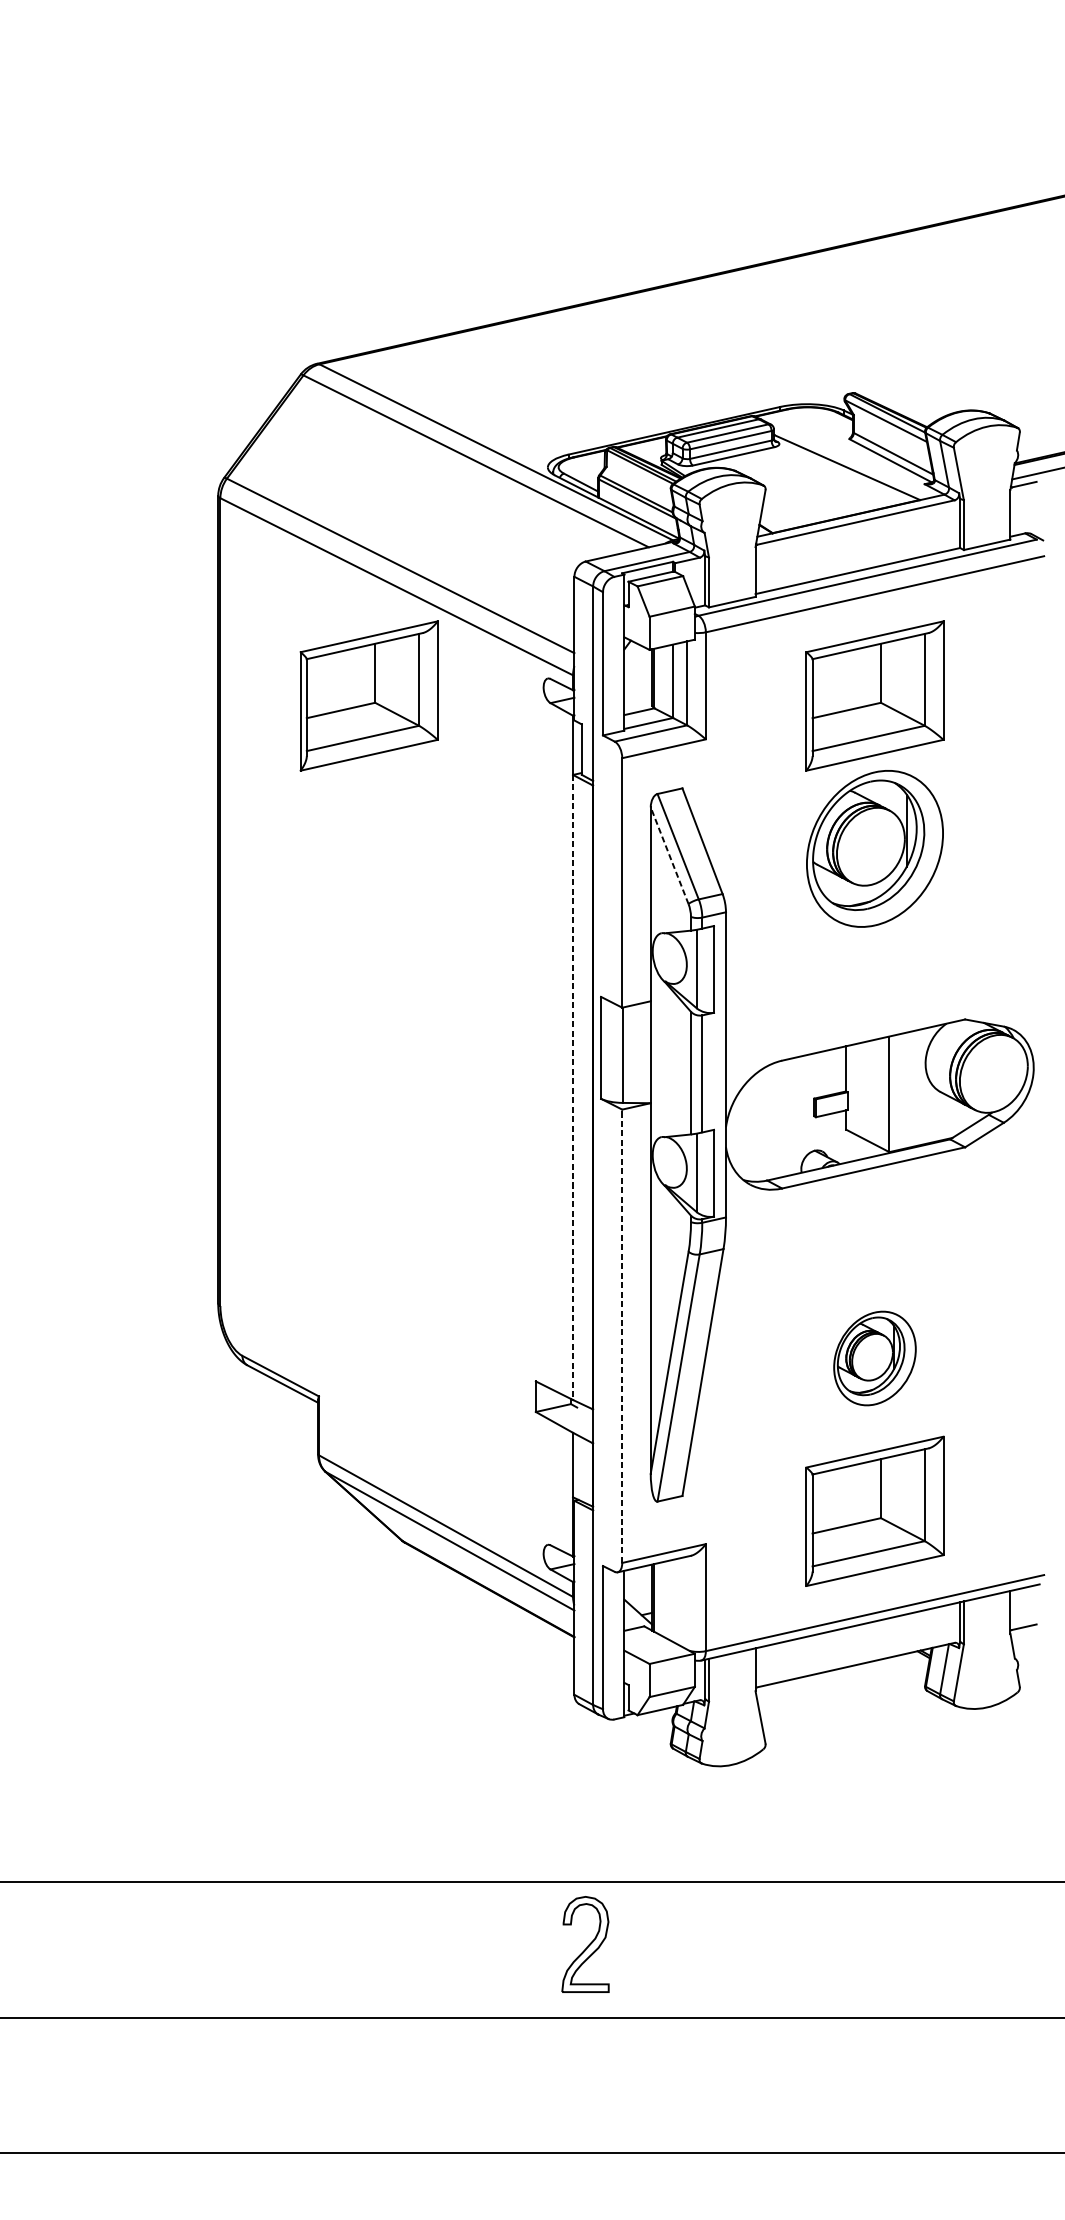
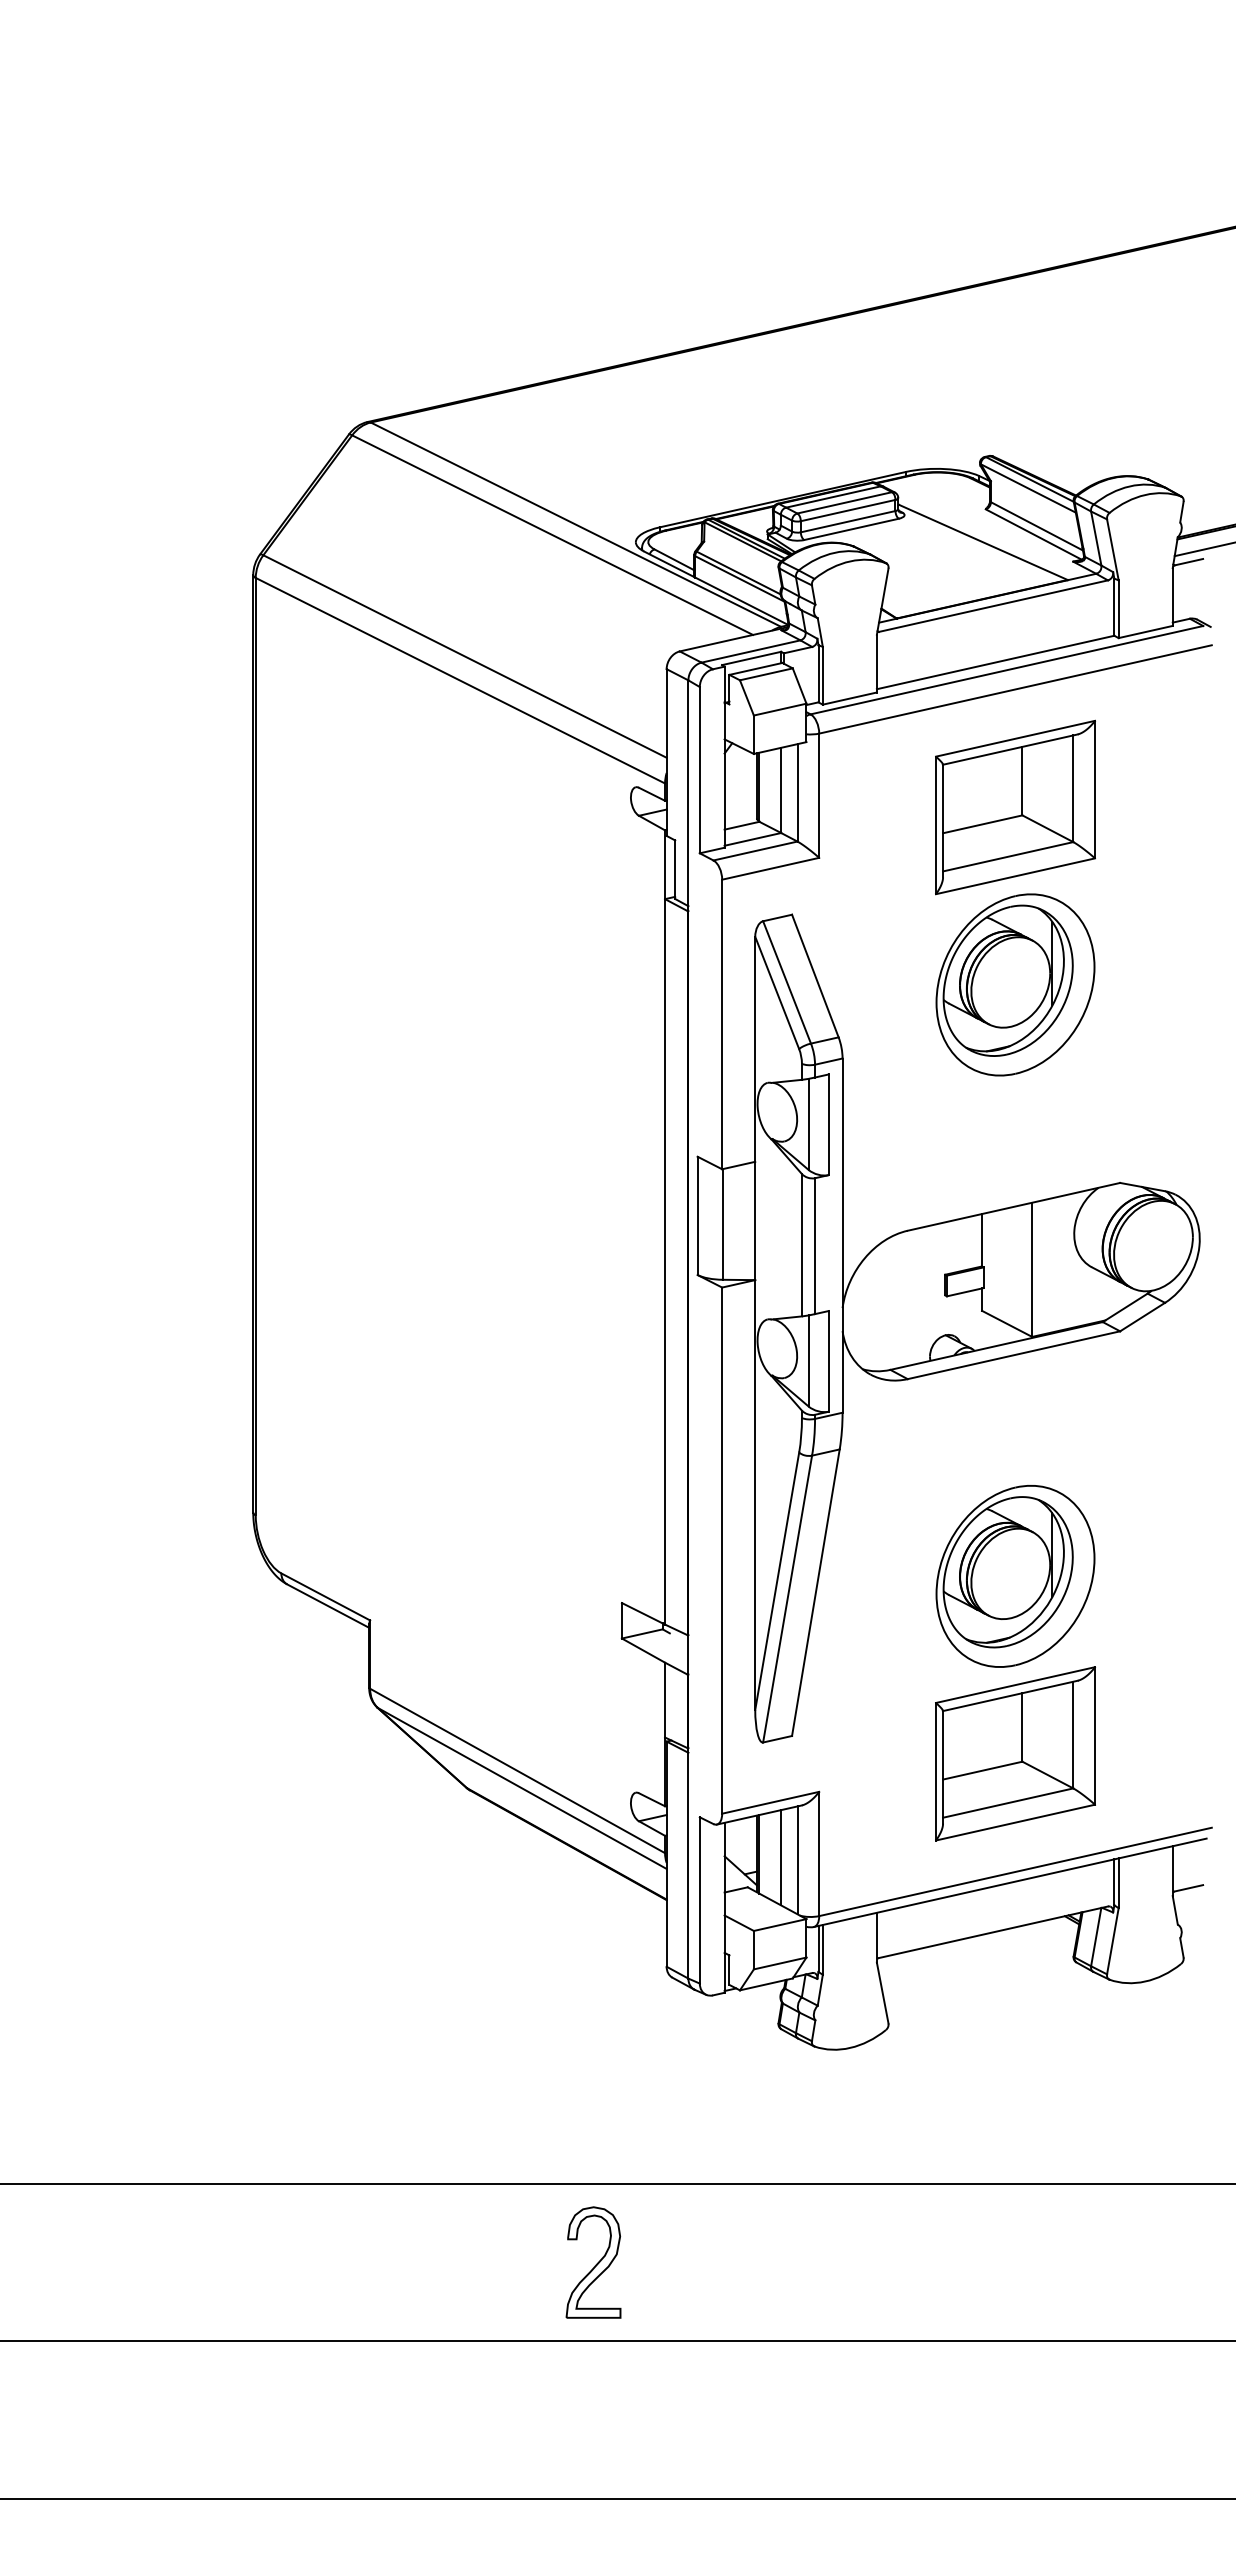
part: (369, 696) -> (428, 807), removed
line: (669, 855) -> (777, 992), dashed -> solid
line: (573, 1087) -> (665, 1261), dashed -> solid
line: (622, 1336) -> (722, 1550), dashed -> solid
part: (874, 1358) -> (1015, 1576), size x1.67
line: (673, 1600) -> (781, 1857), added
line: (687, 1603) -> (797, 1860), added
part: (585, 1944) -> (593, 2262), moved

